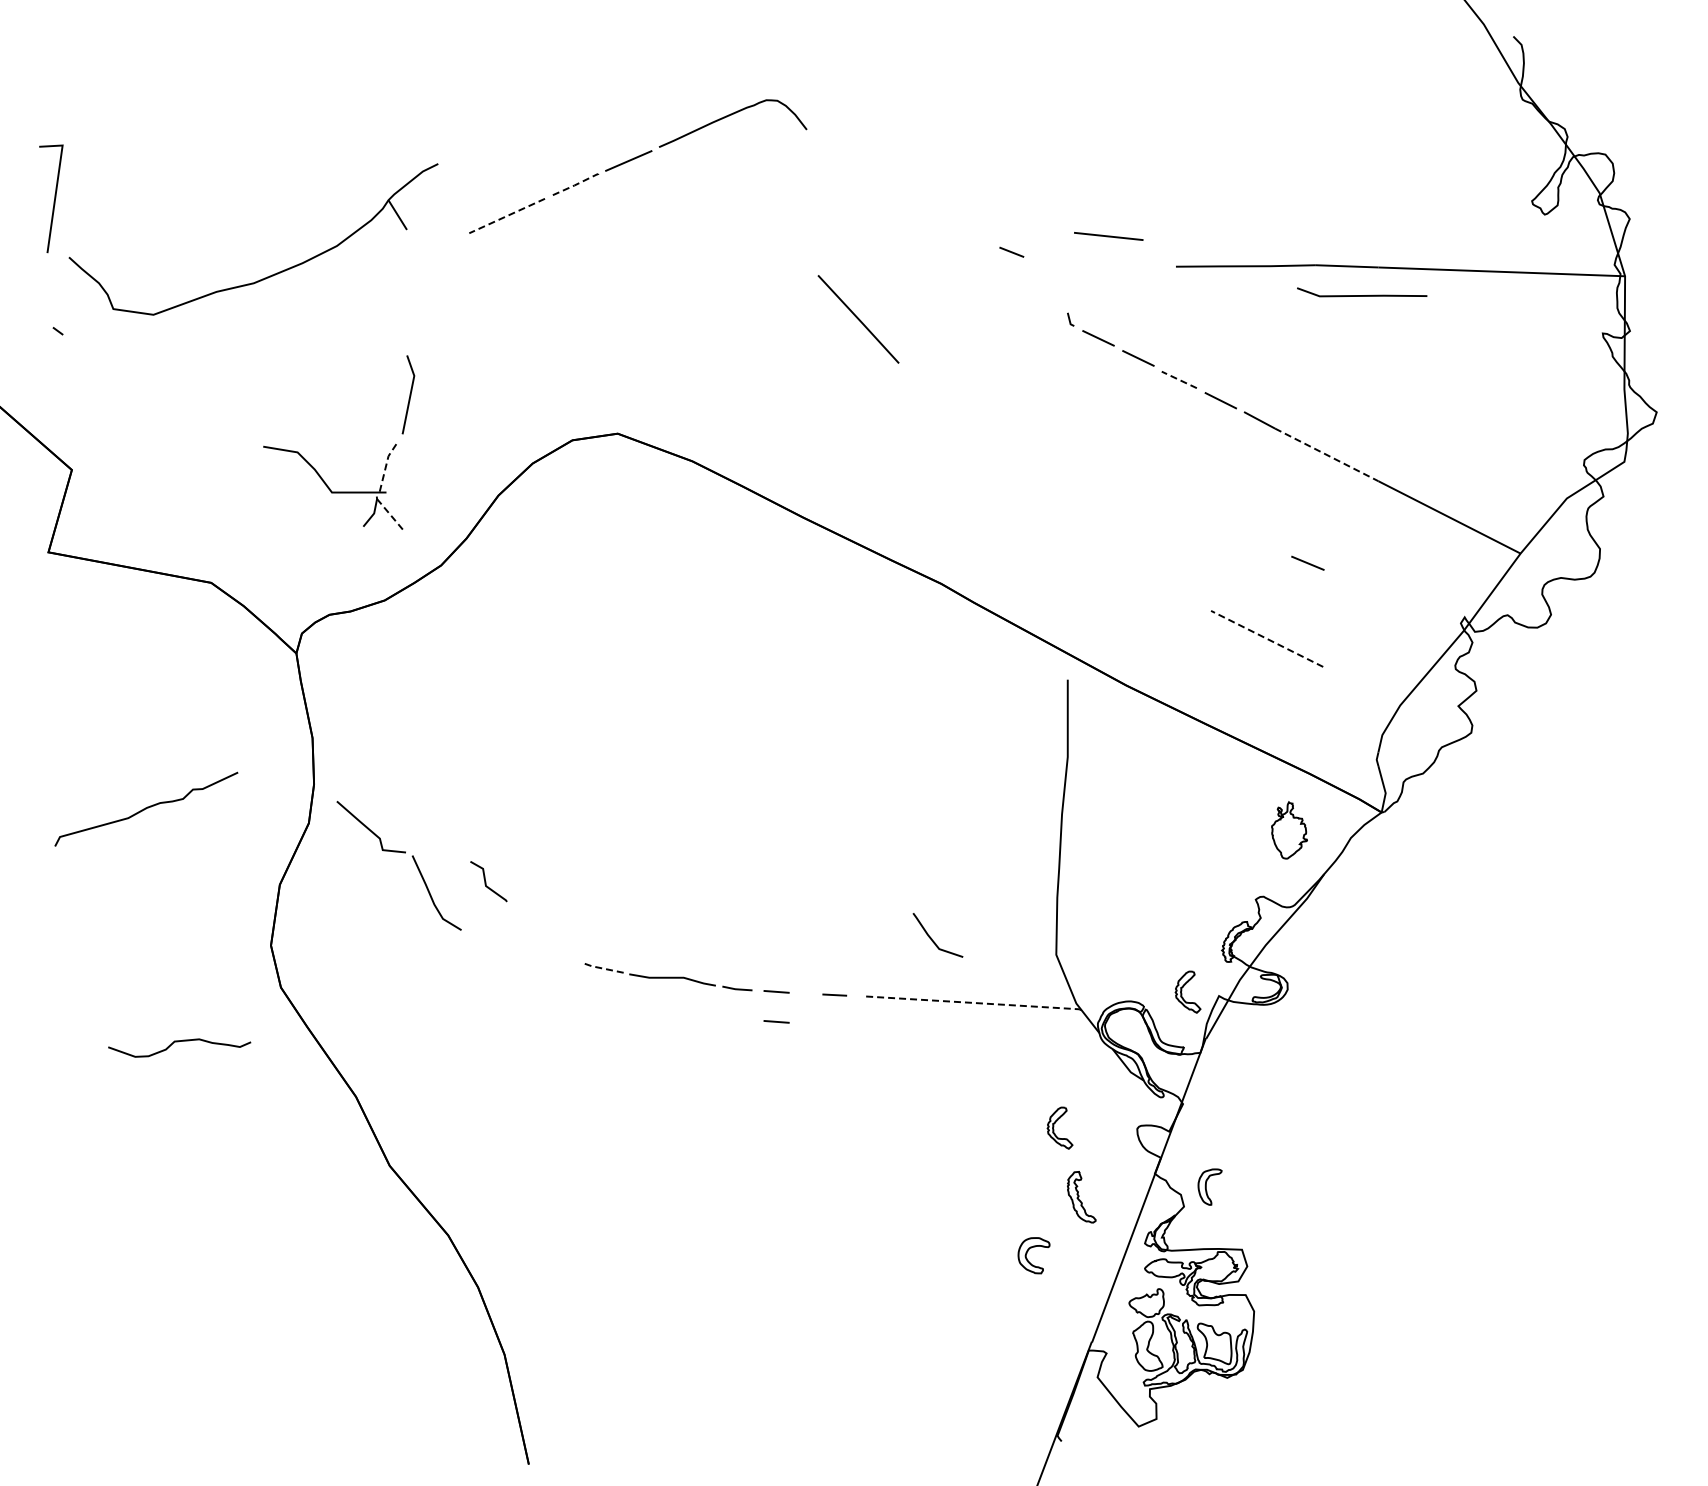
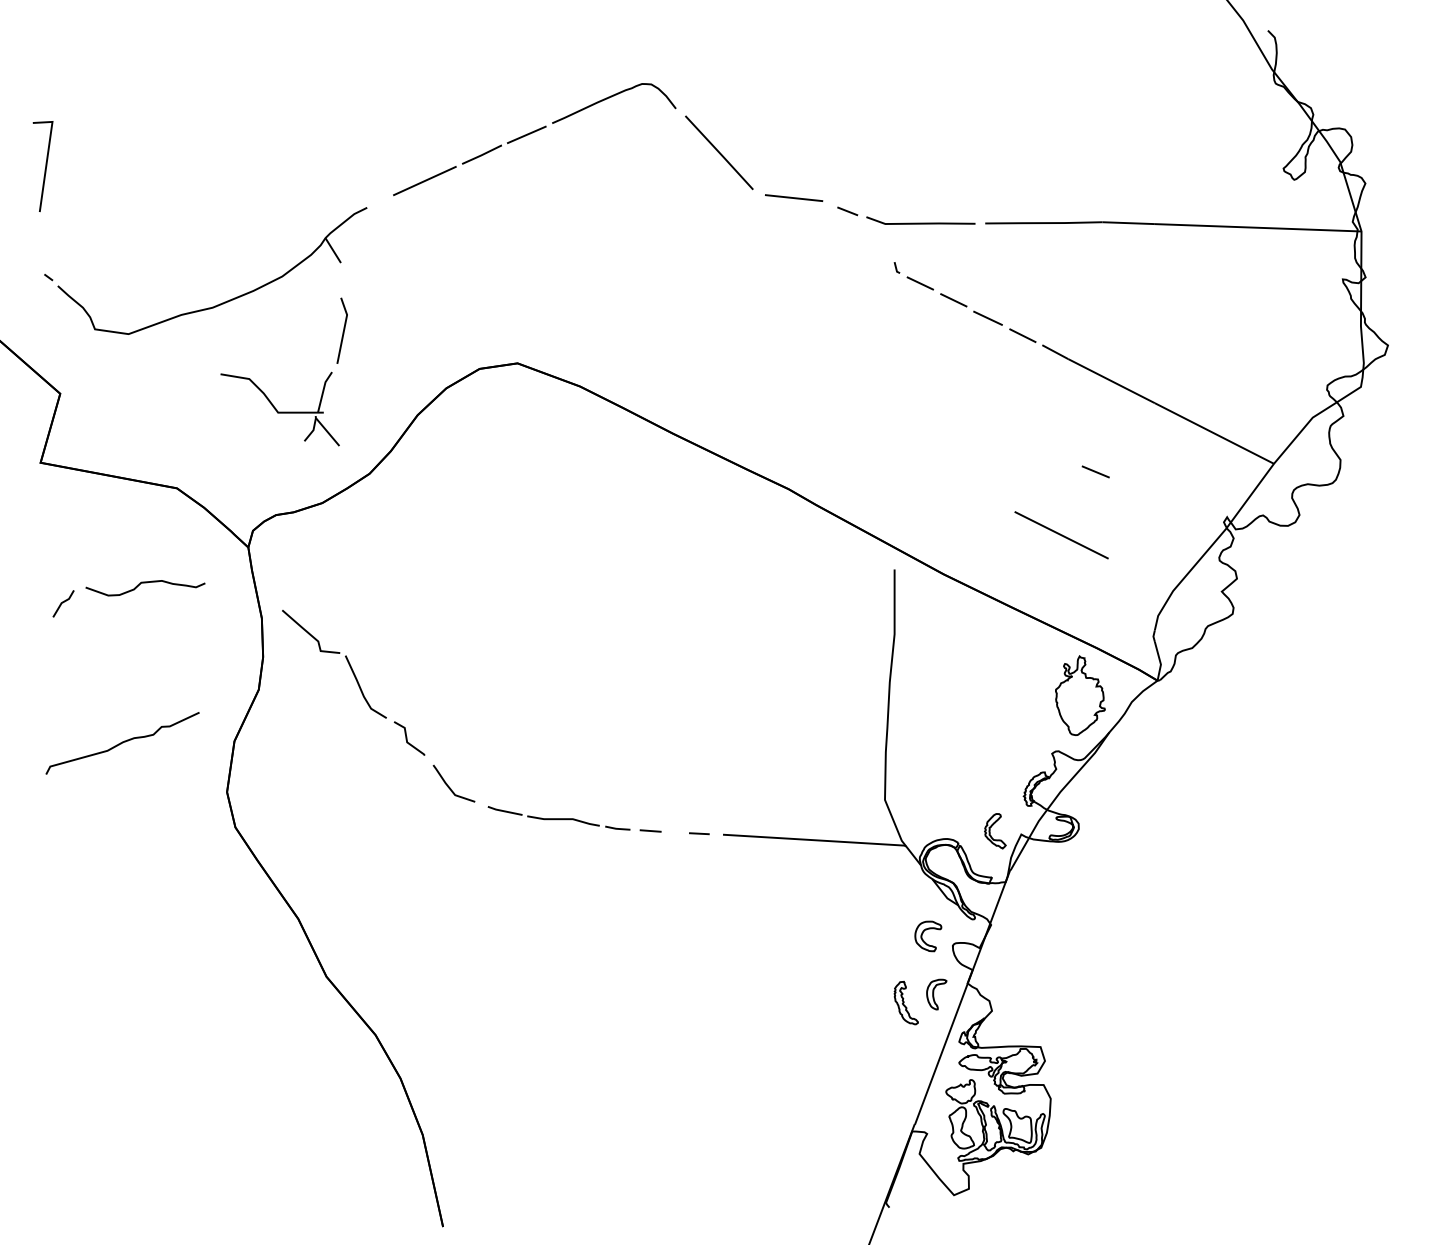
line: (575, 185) -> (482, 155), dashed -> solid
line: (507, 216) -> (425, 181), dashed -> solid
line: (1108, 236) -> (793, 198), moved
part: (269, 275) -> (225, 301), moved
line: (1362, 295) -> (921, 223), moved
line: (858, 319) -> (719, 152), moved
line: (1178, 379) -> (987, 317), dashed -> solid
line: (1326, 454) -> (1111, 380), dashed -> solid
line: (385, 466) -> (322, 390), dashed -> solid
line: (391, 515) -> (328, 431), dashed -> solid
line: (1267, 638) -> (1061, 534), dashed -> solid
line: (75, 719) -> (63, 602), added
curve: (146, 808) -> (122, 742), moved
part: (1289, 830) -> (1080, 695), size x1.67
part: (398, 852) -> (333, 653), moved
line: (932, 938) -> (449, 786), moved
line: (601, 968) -> (503, 811), dashed -> solid
line: (972, 1002) -> (814, 839), dashed -> solid
line: (776, 1021) -> (650, 855), removed
curve: (178, 1042) -> (144, 583), moved
part: (1059, 1127) -> (887, 944), removed
part: (1209, 1186) -> (936, 994), moved
part: (1027, 1253) -> (922, 934), moved

